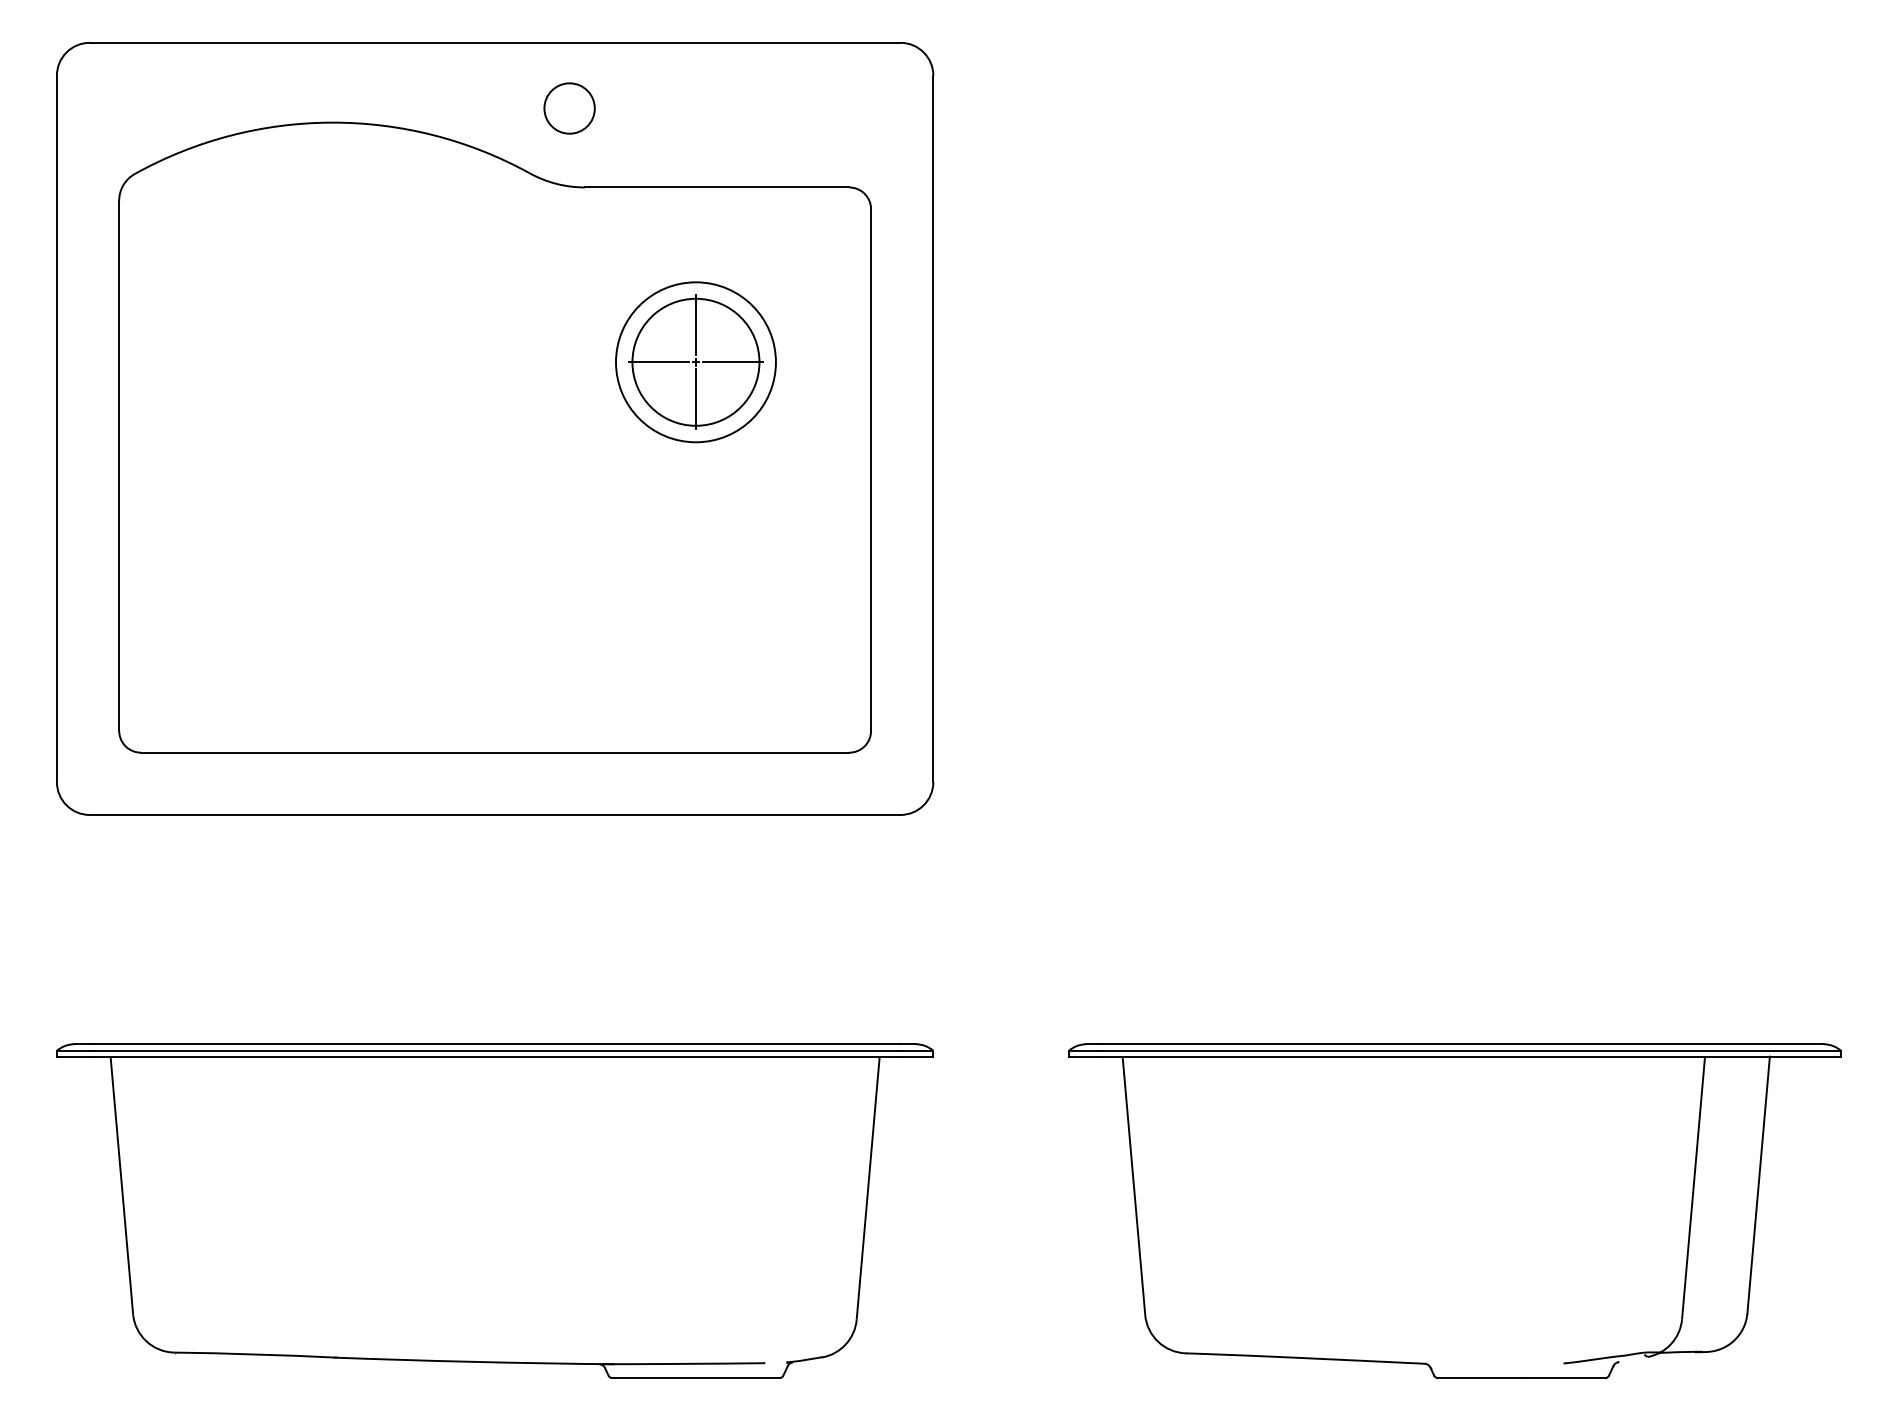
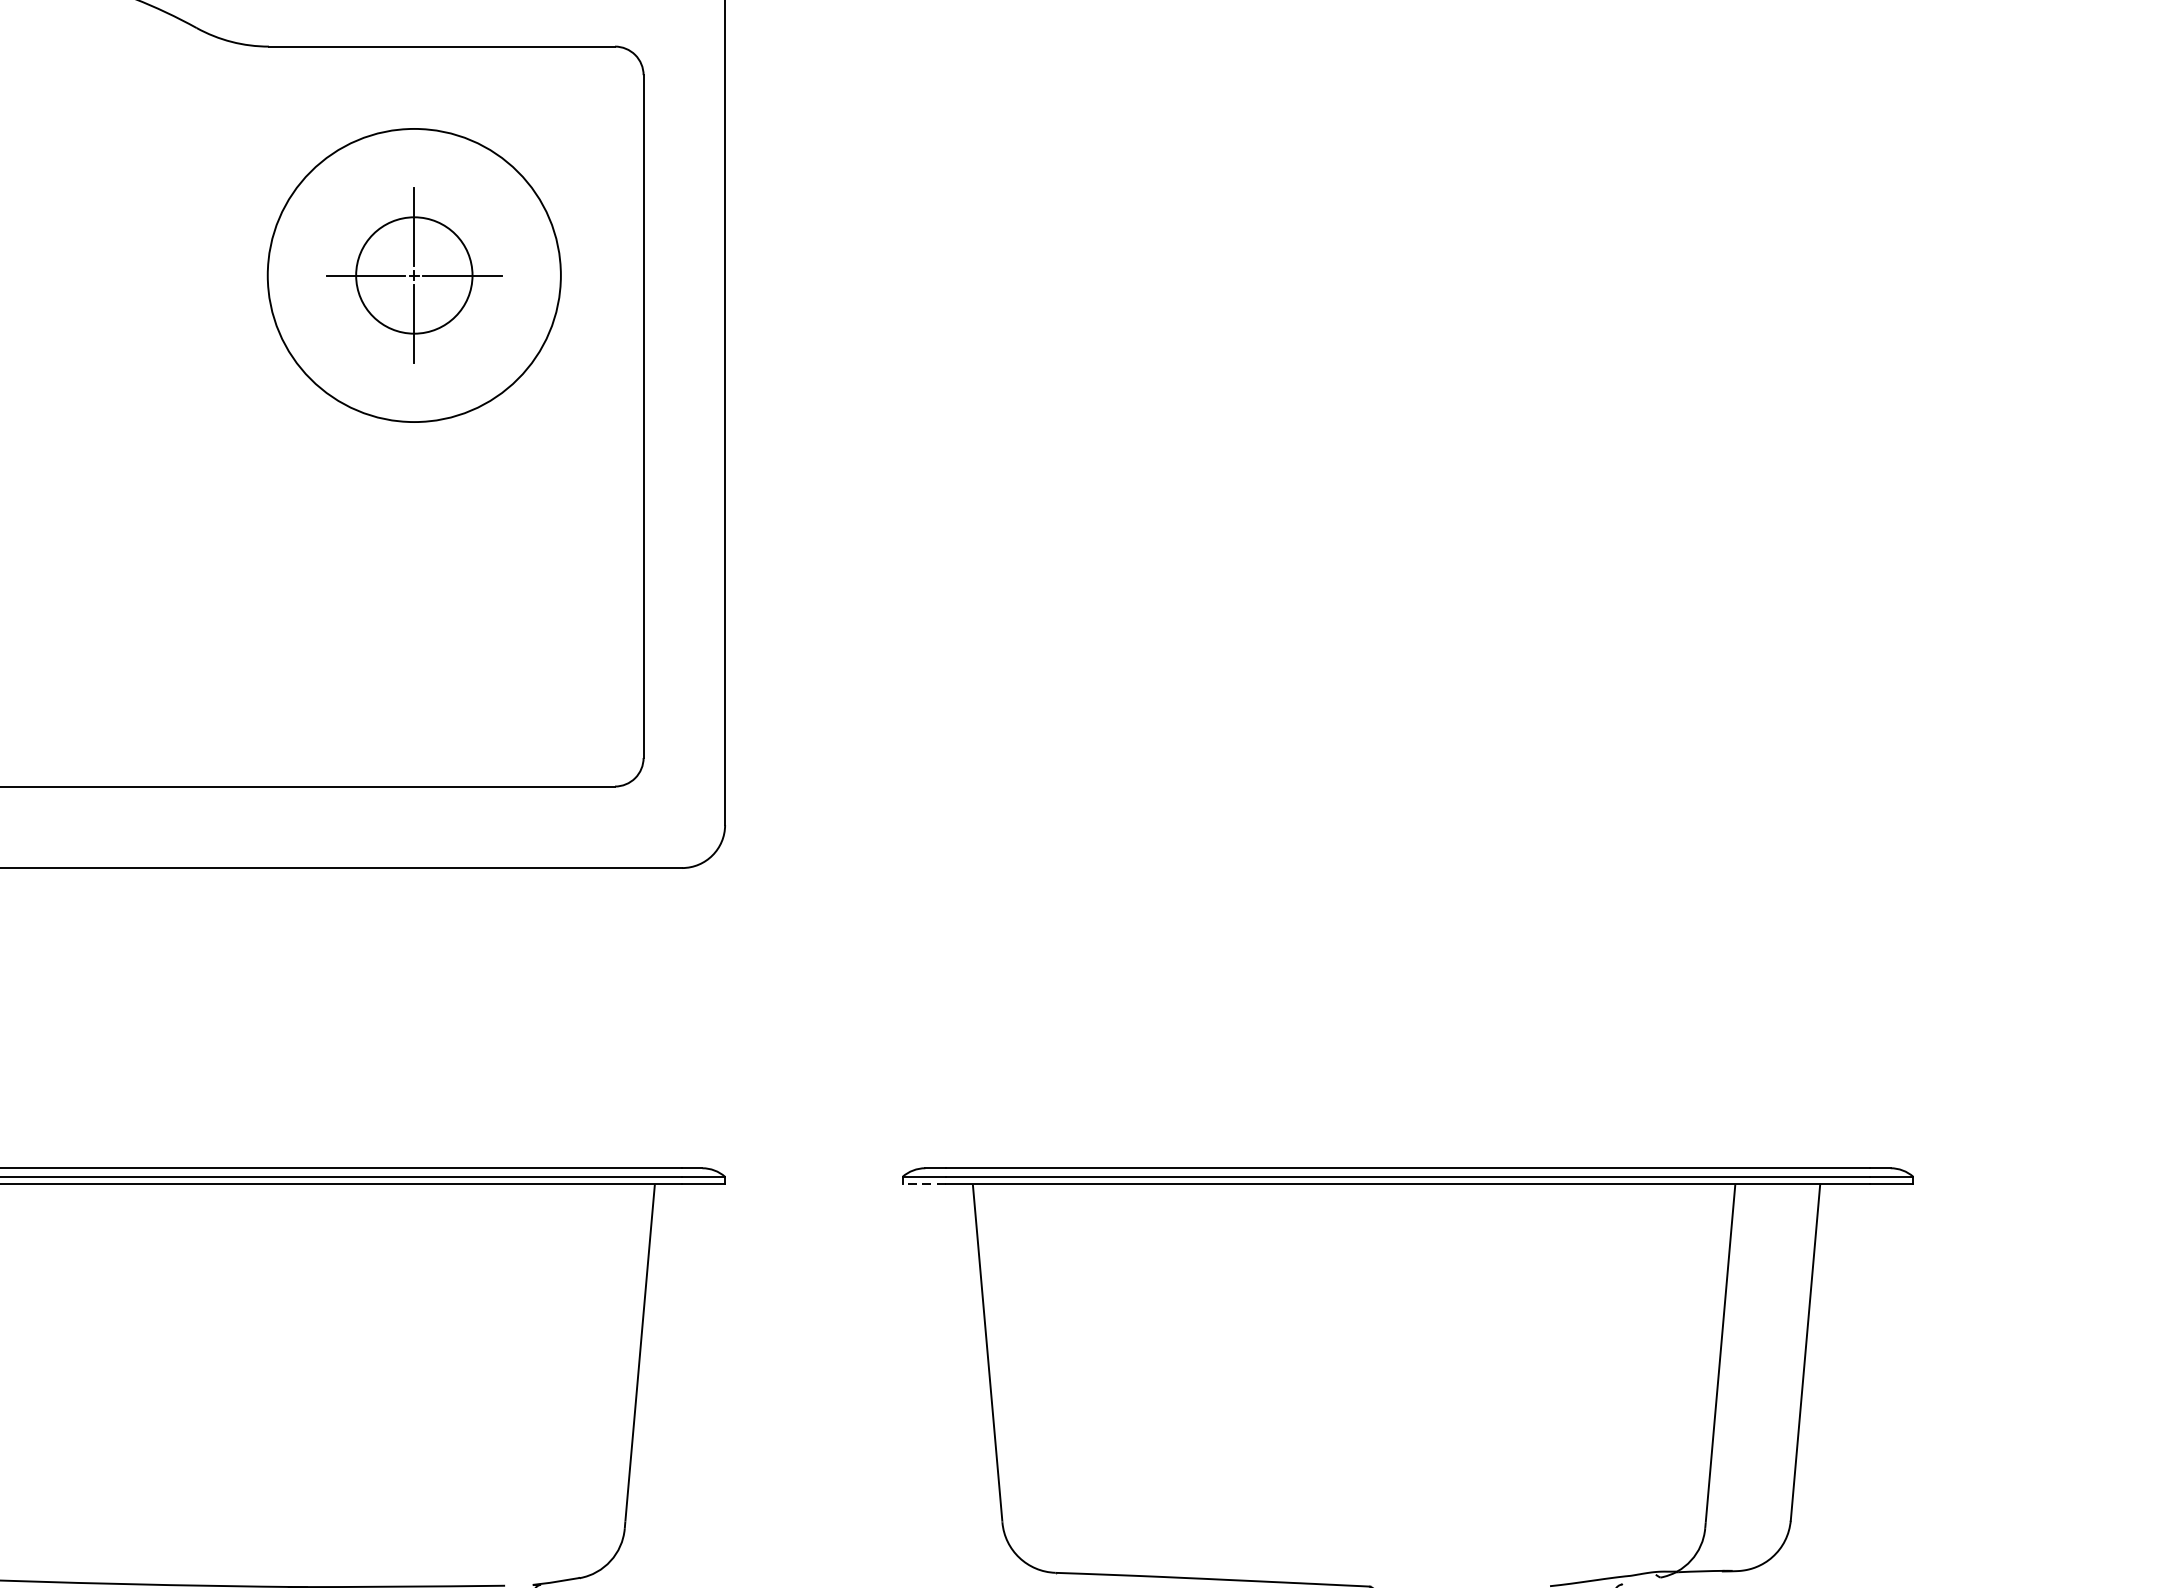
circle: (695, 361) -> (413, 274), size x0.7
circle: (695, 362) -> (413, 275), size x1.4
line: (1084, 1056) -> (922, 1184), solid -> dashed

